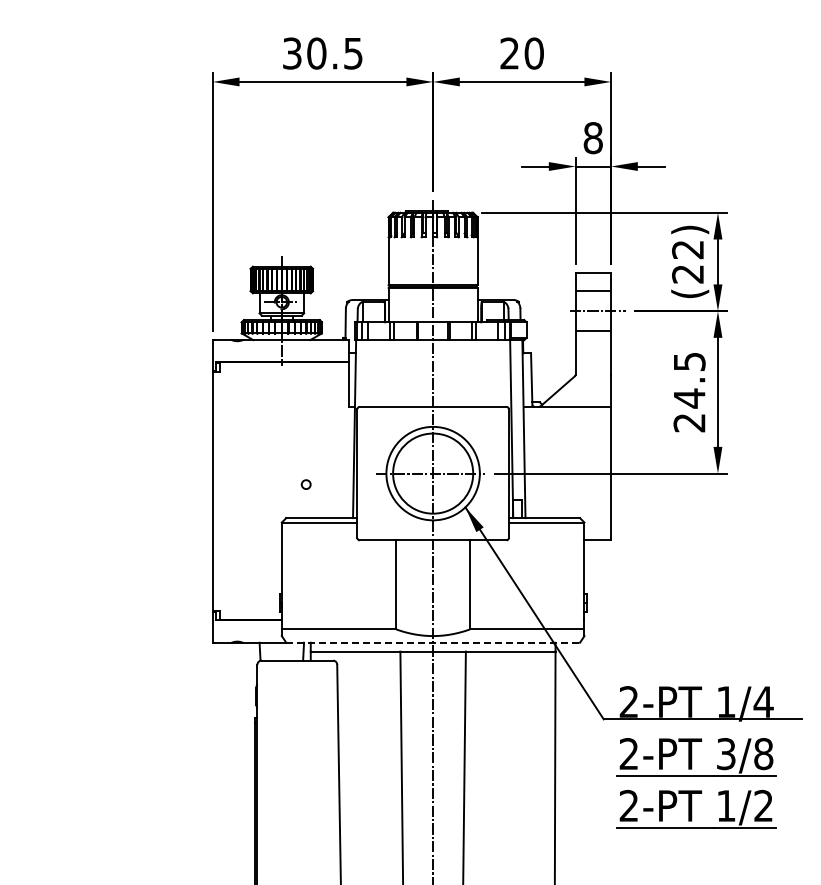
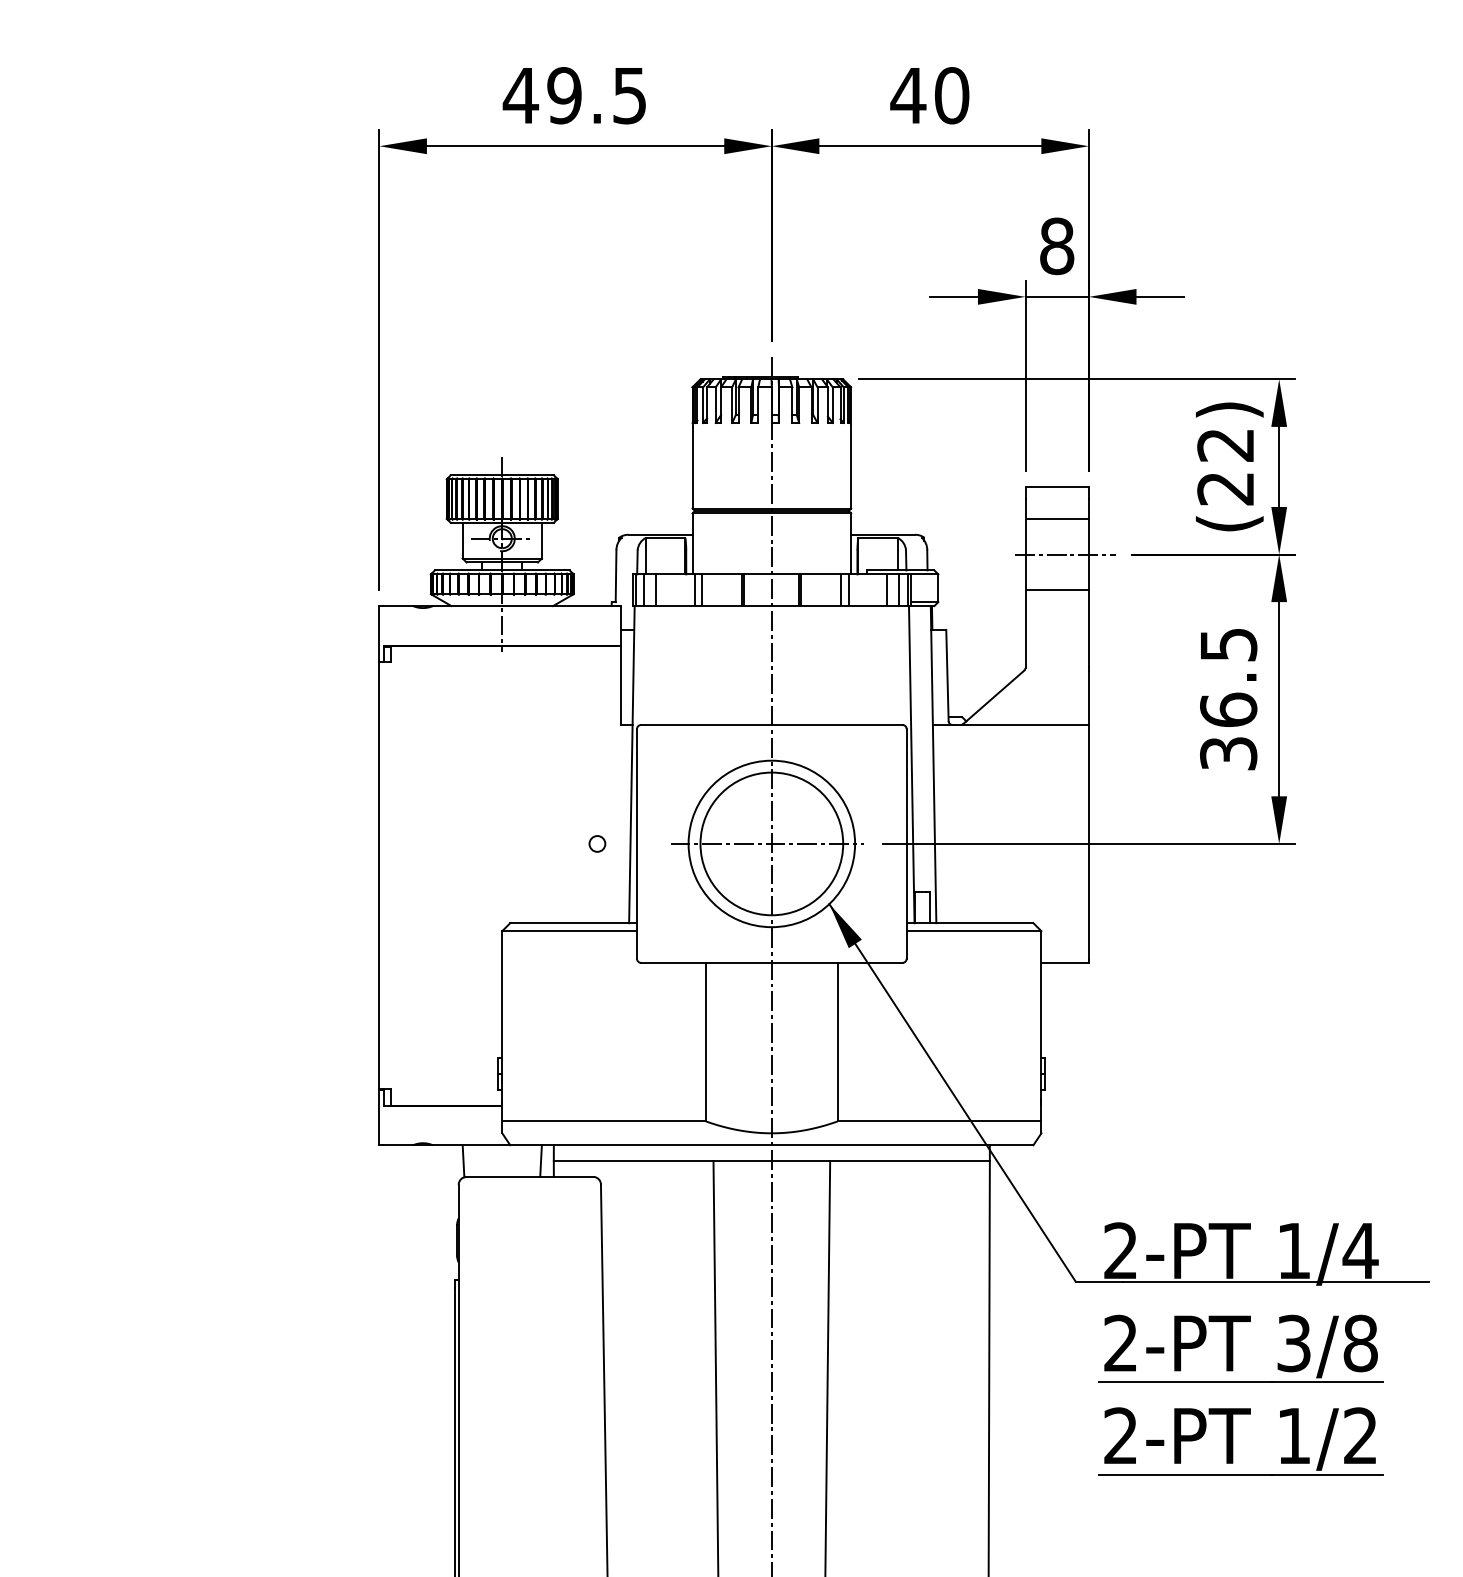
text: (304, 53) -> (542, 95), 30.5 -> 49.5
text: (509, 53) -> (907, 95), 20 -> 40
text: (689, 410) -> (1228, 731), 24.5 -> 36.5
circle: (305, 484) -> (596, 843), moved
line: (433, 642) -> (772, 1144), dashed -> solid

